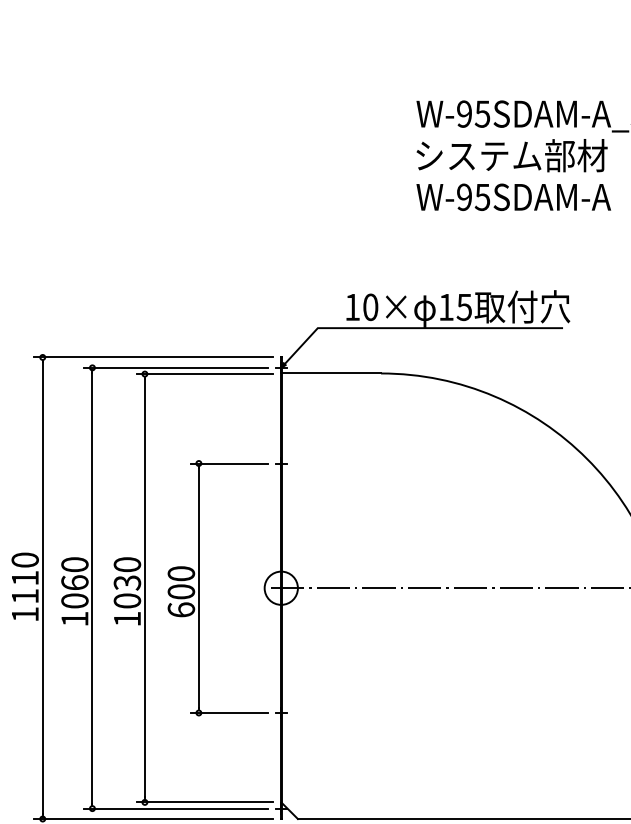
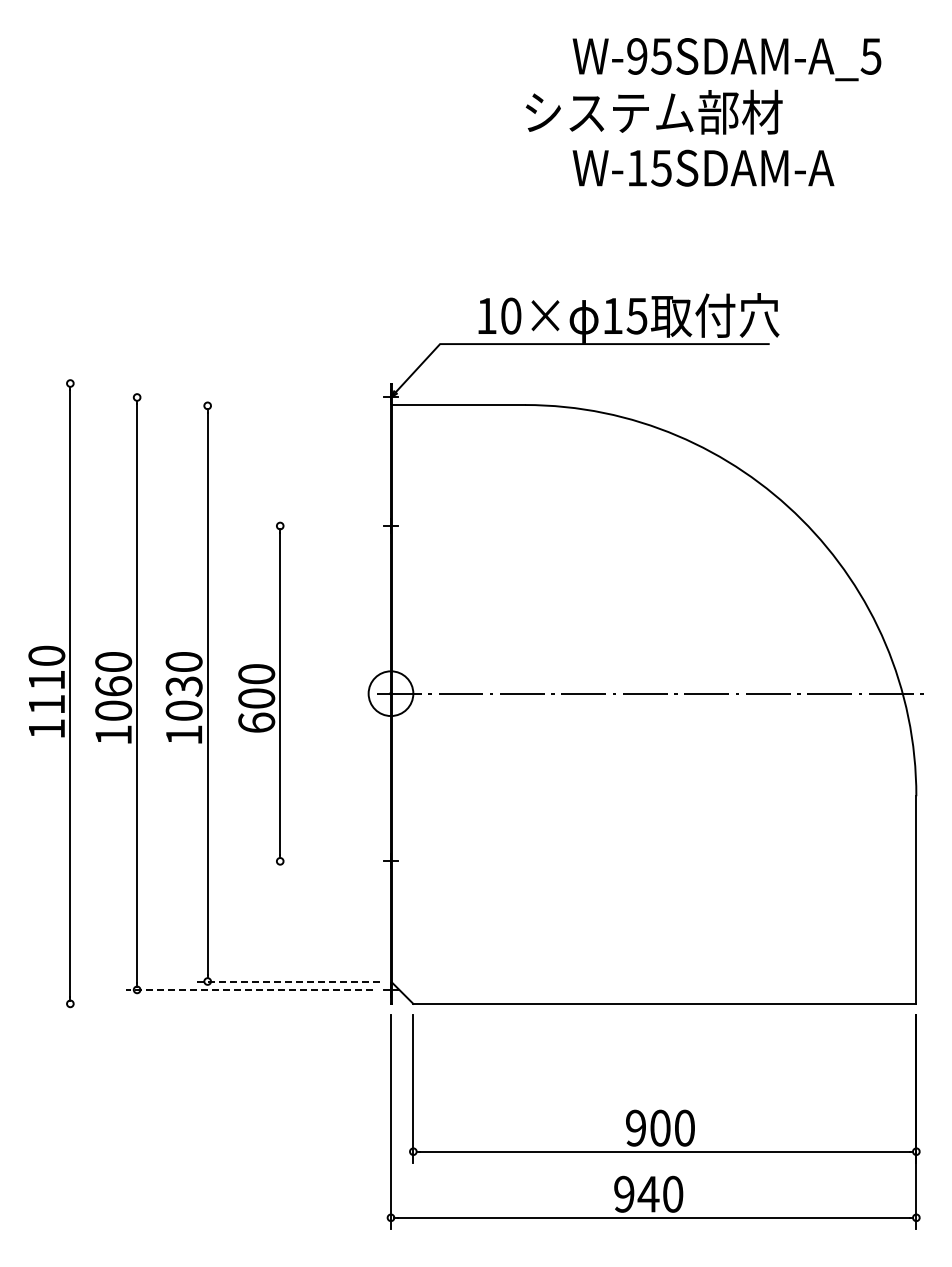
text: (511, 155) -> (653, 111), moved
text: (464, 196) -> (637, 167), W-95SDAM-A -> W-15SDAM-A
line: (153, 357) -> (219, 383), removed
line: (176, 367) -> (249, 397), removed
line: (204, 373) -> (287, 405), removed
line: (228, 463) -> (320, 526), removed
line: (228, 713) -> (320, 861), removed
line: (205, 802) -> (288, 981), solid -> dashed
line: (175, 808) -> (248, 989), solid -> dashed
line: (153, 818) -> (219, 1003), removed

